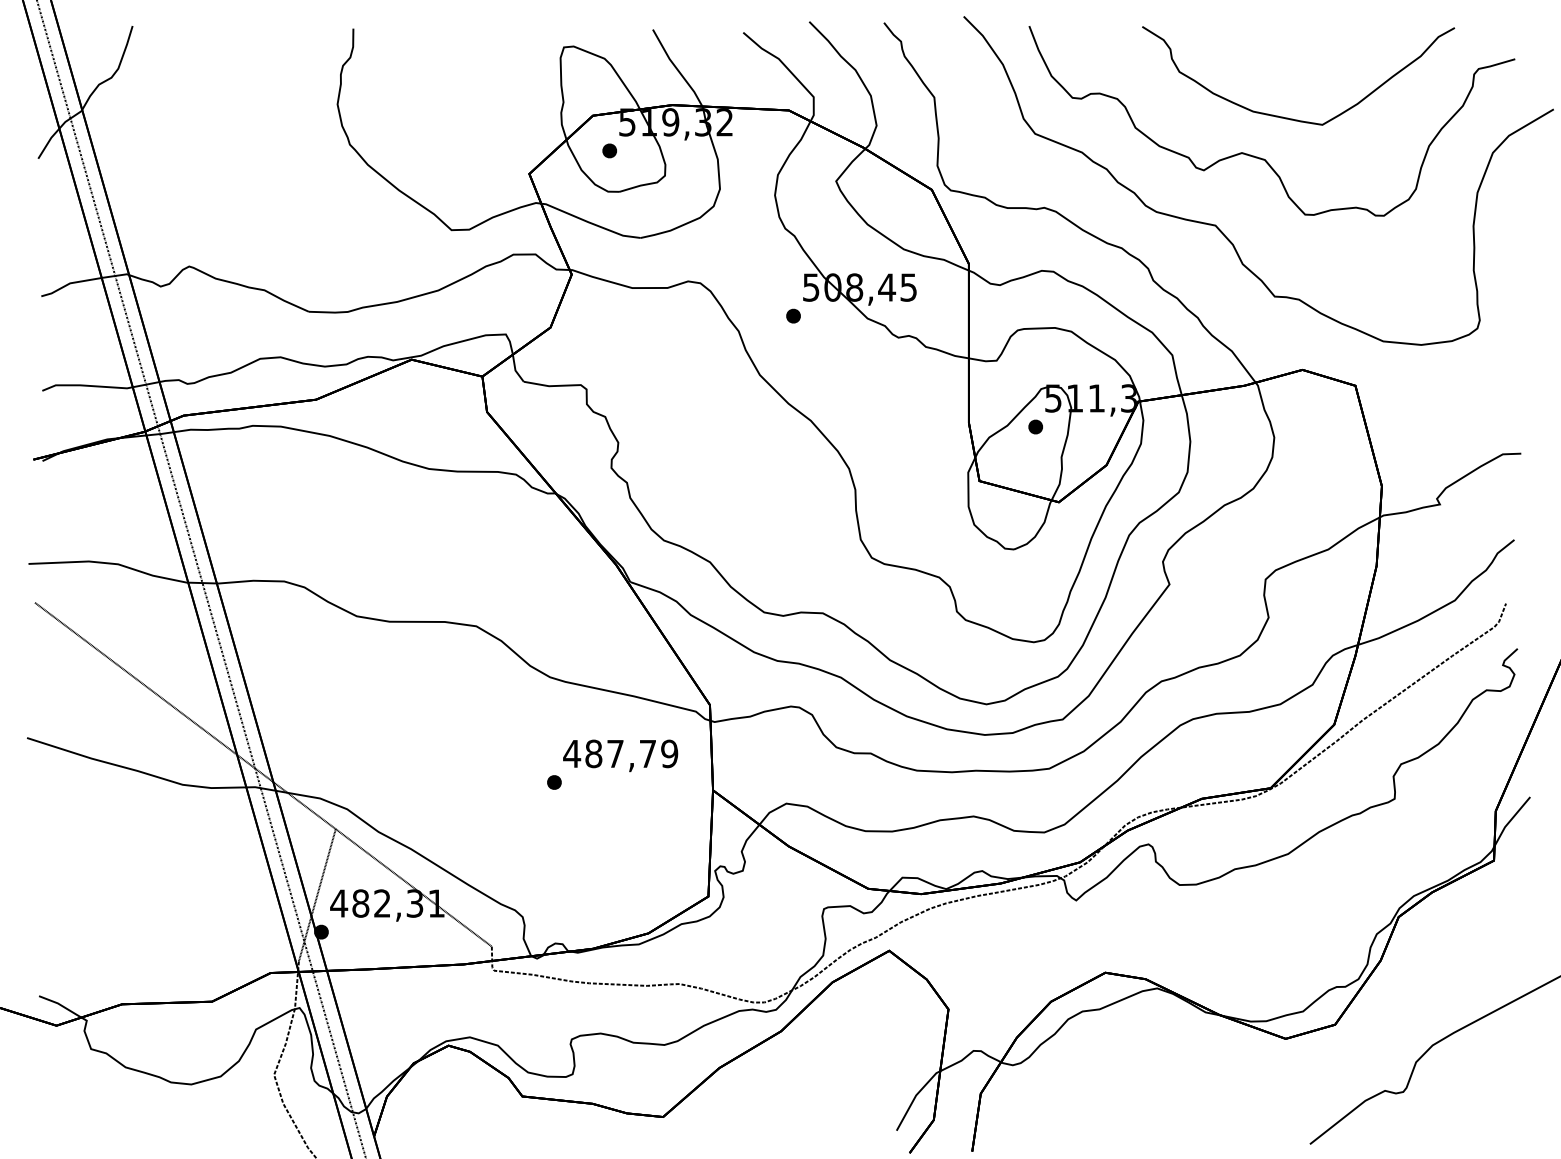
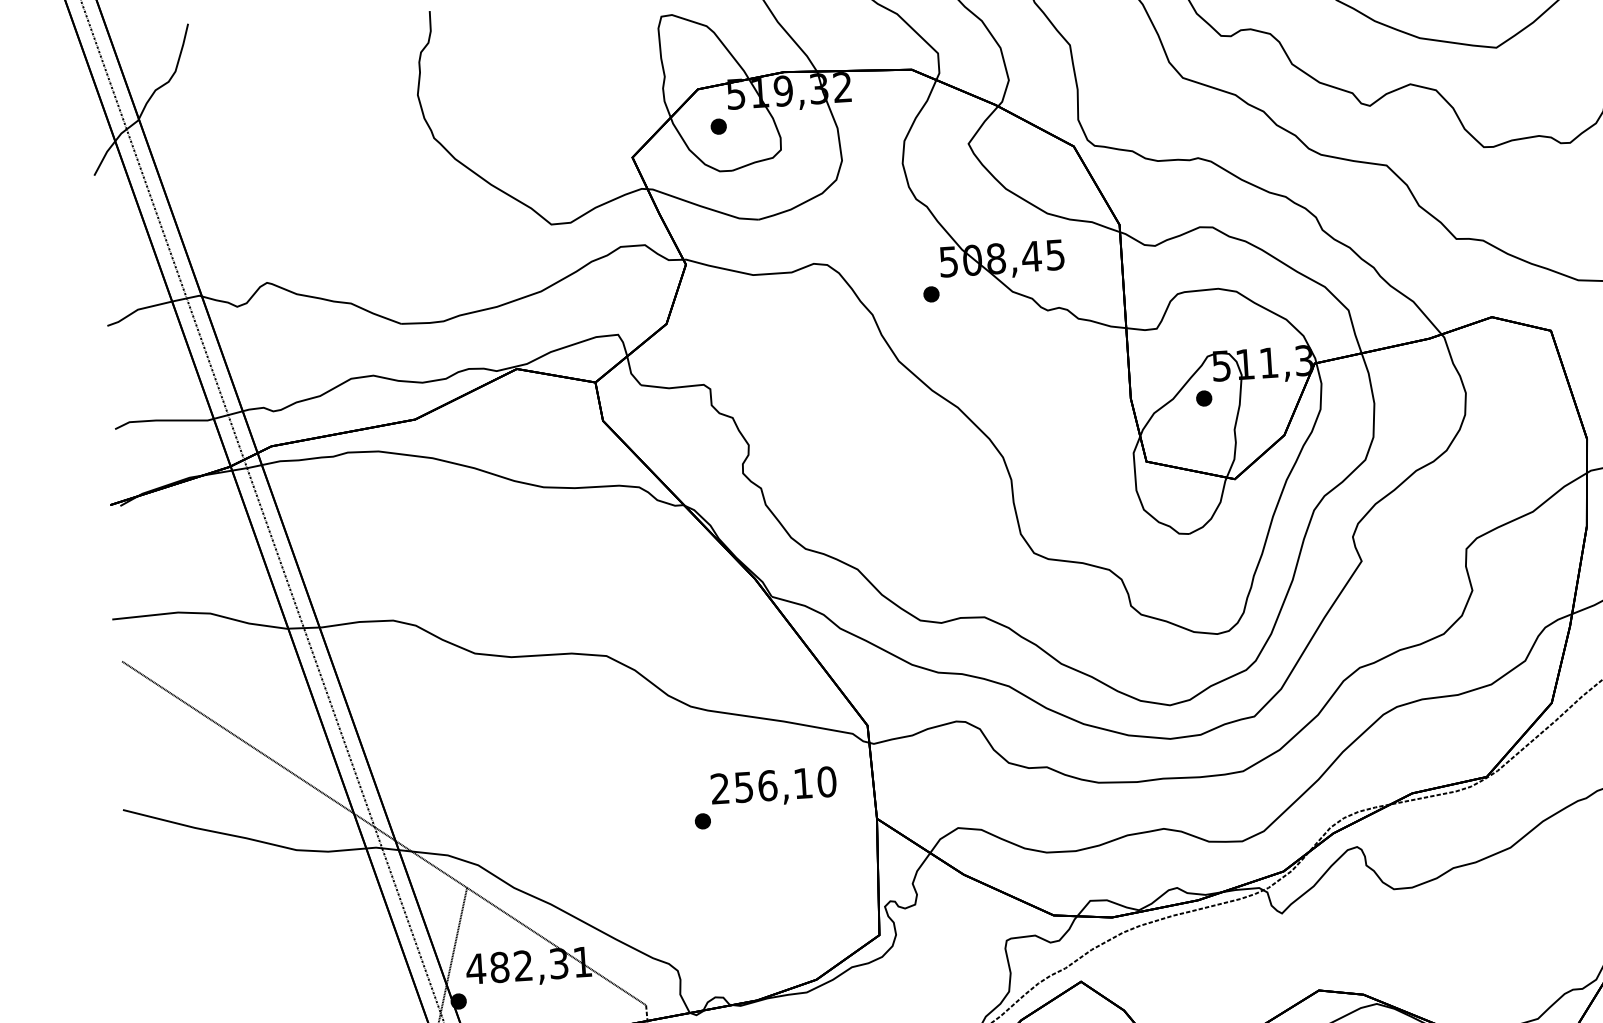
text: (620, 753) -> (773, 784), 487,79 -> 256,10

